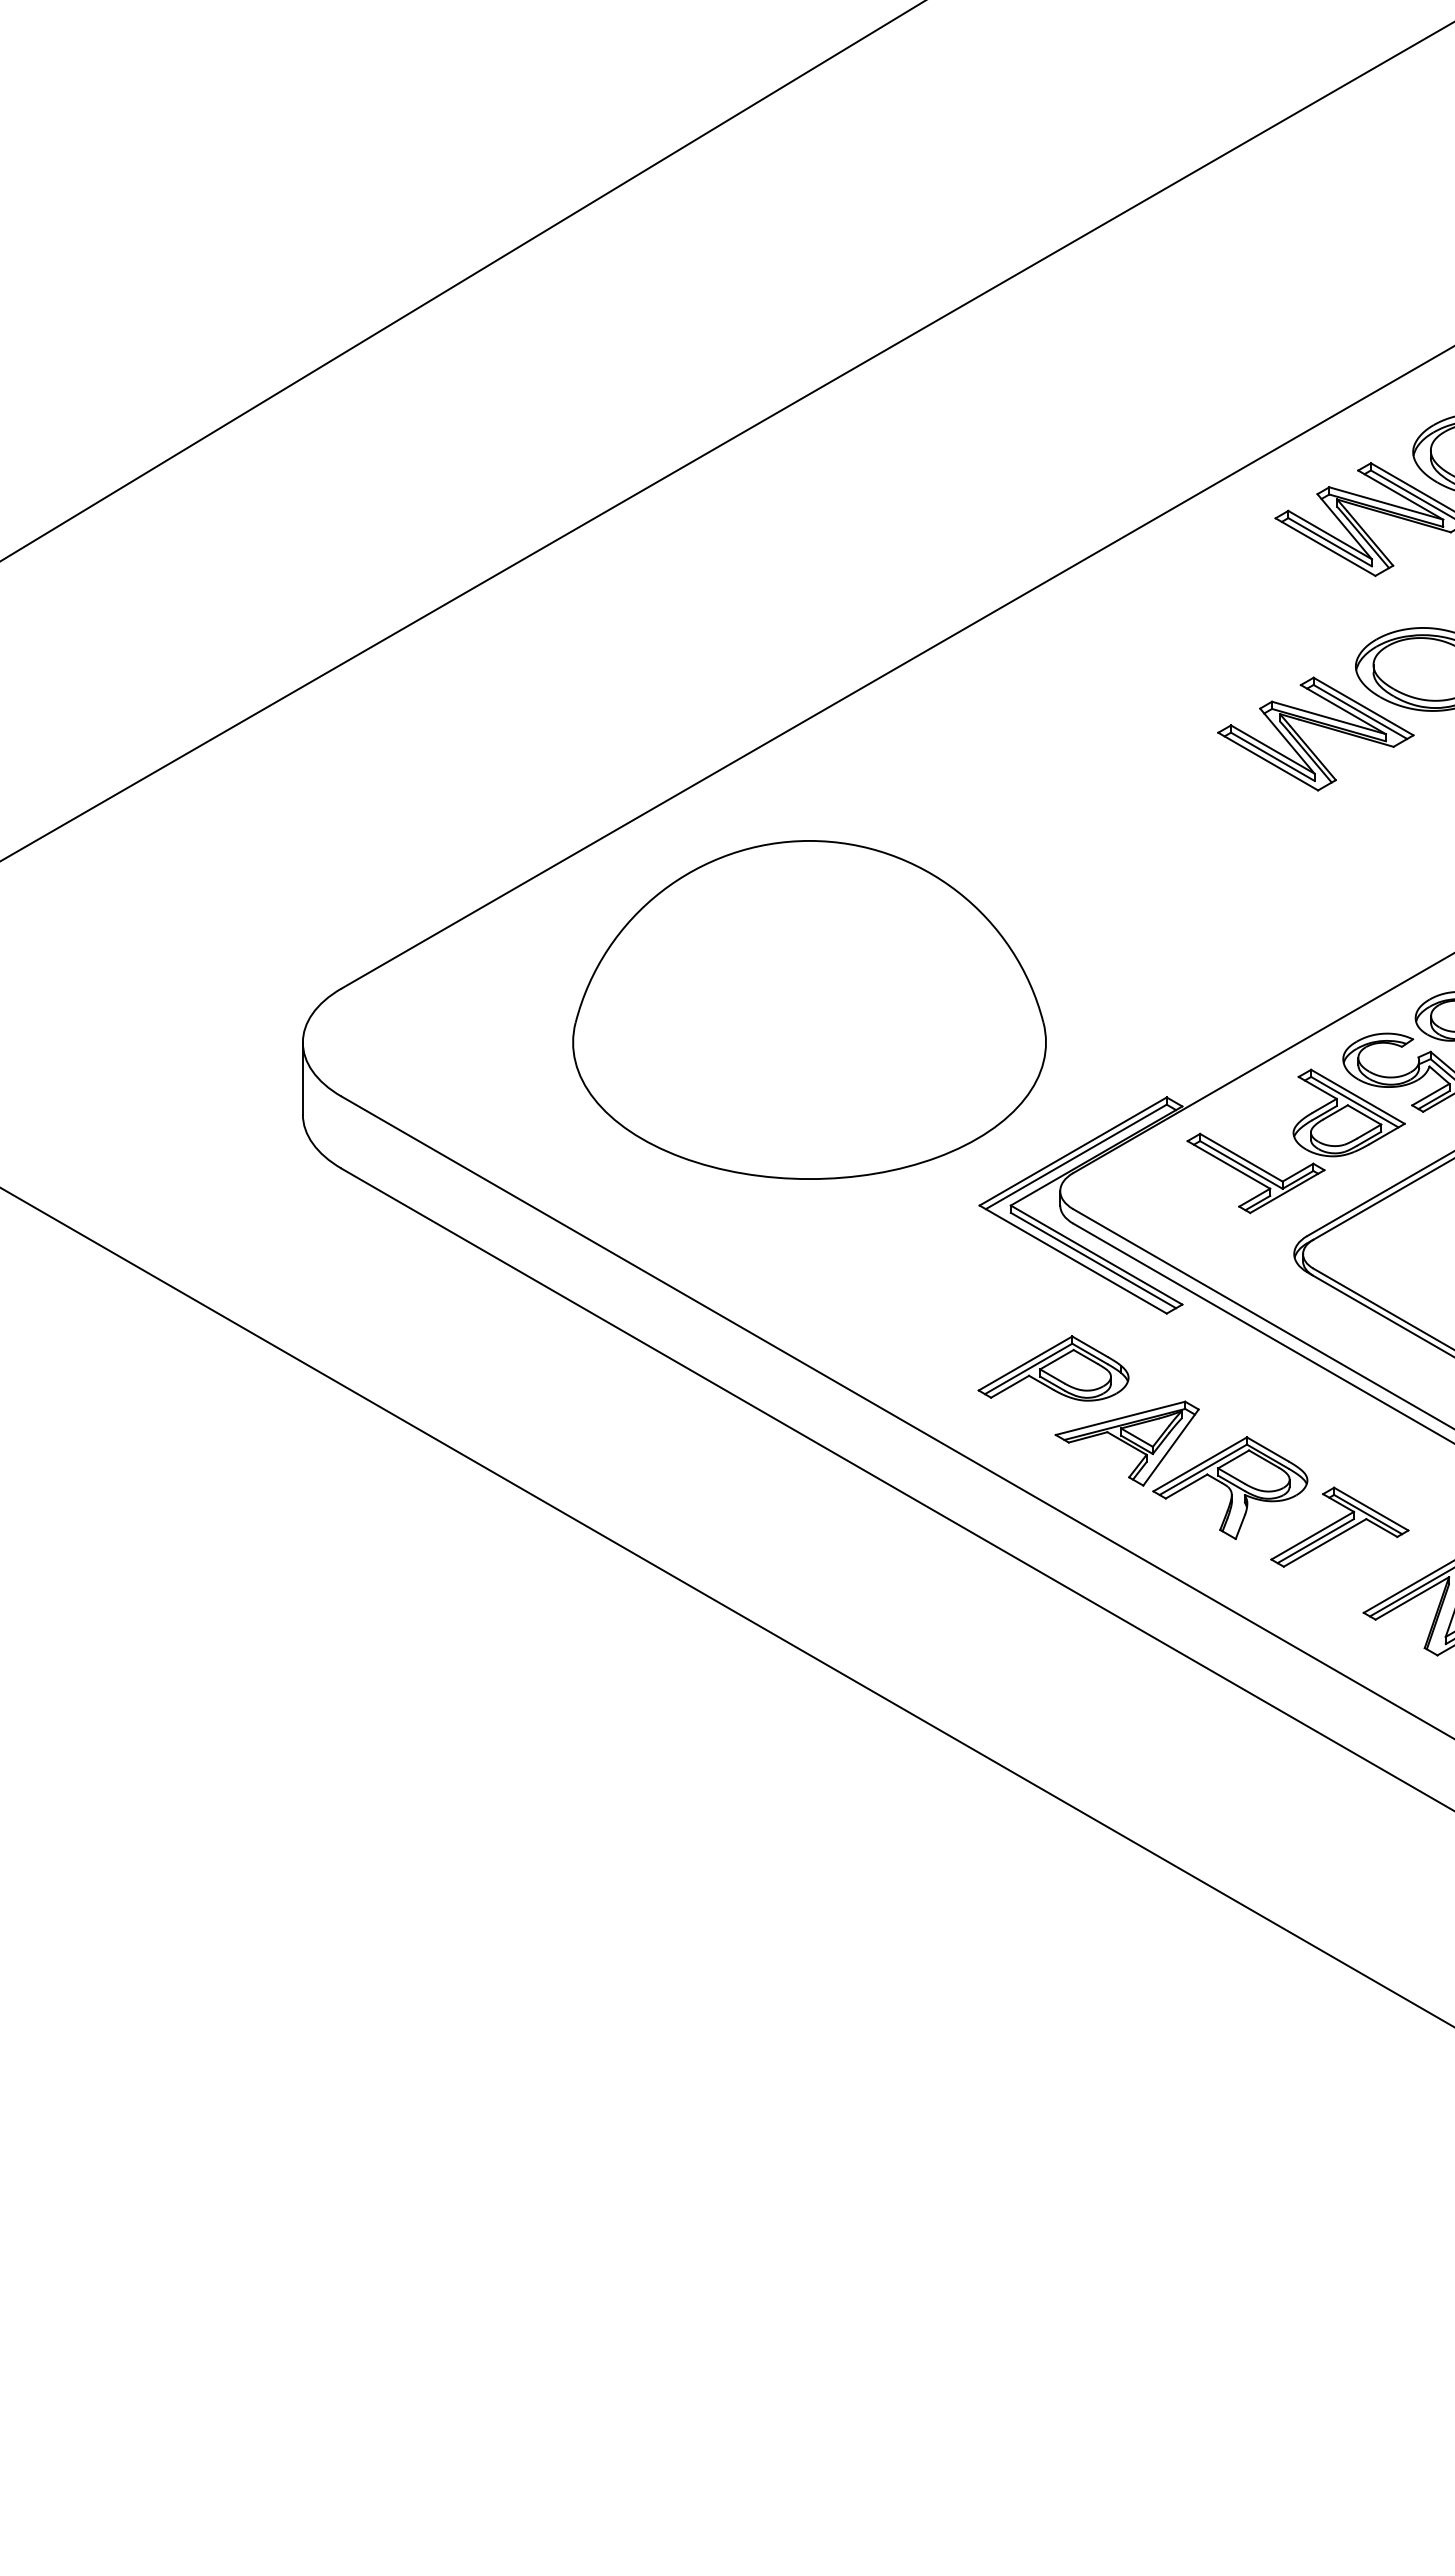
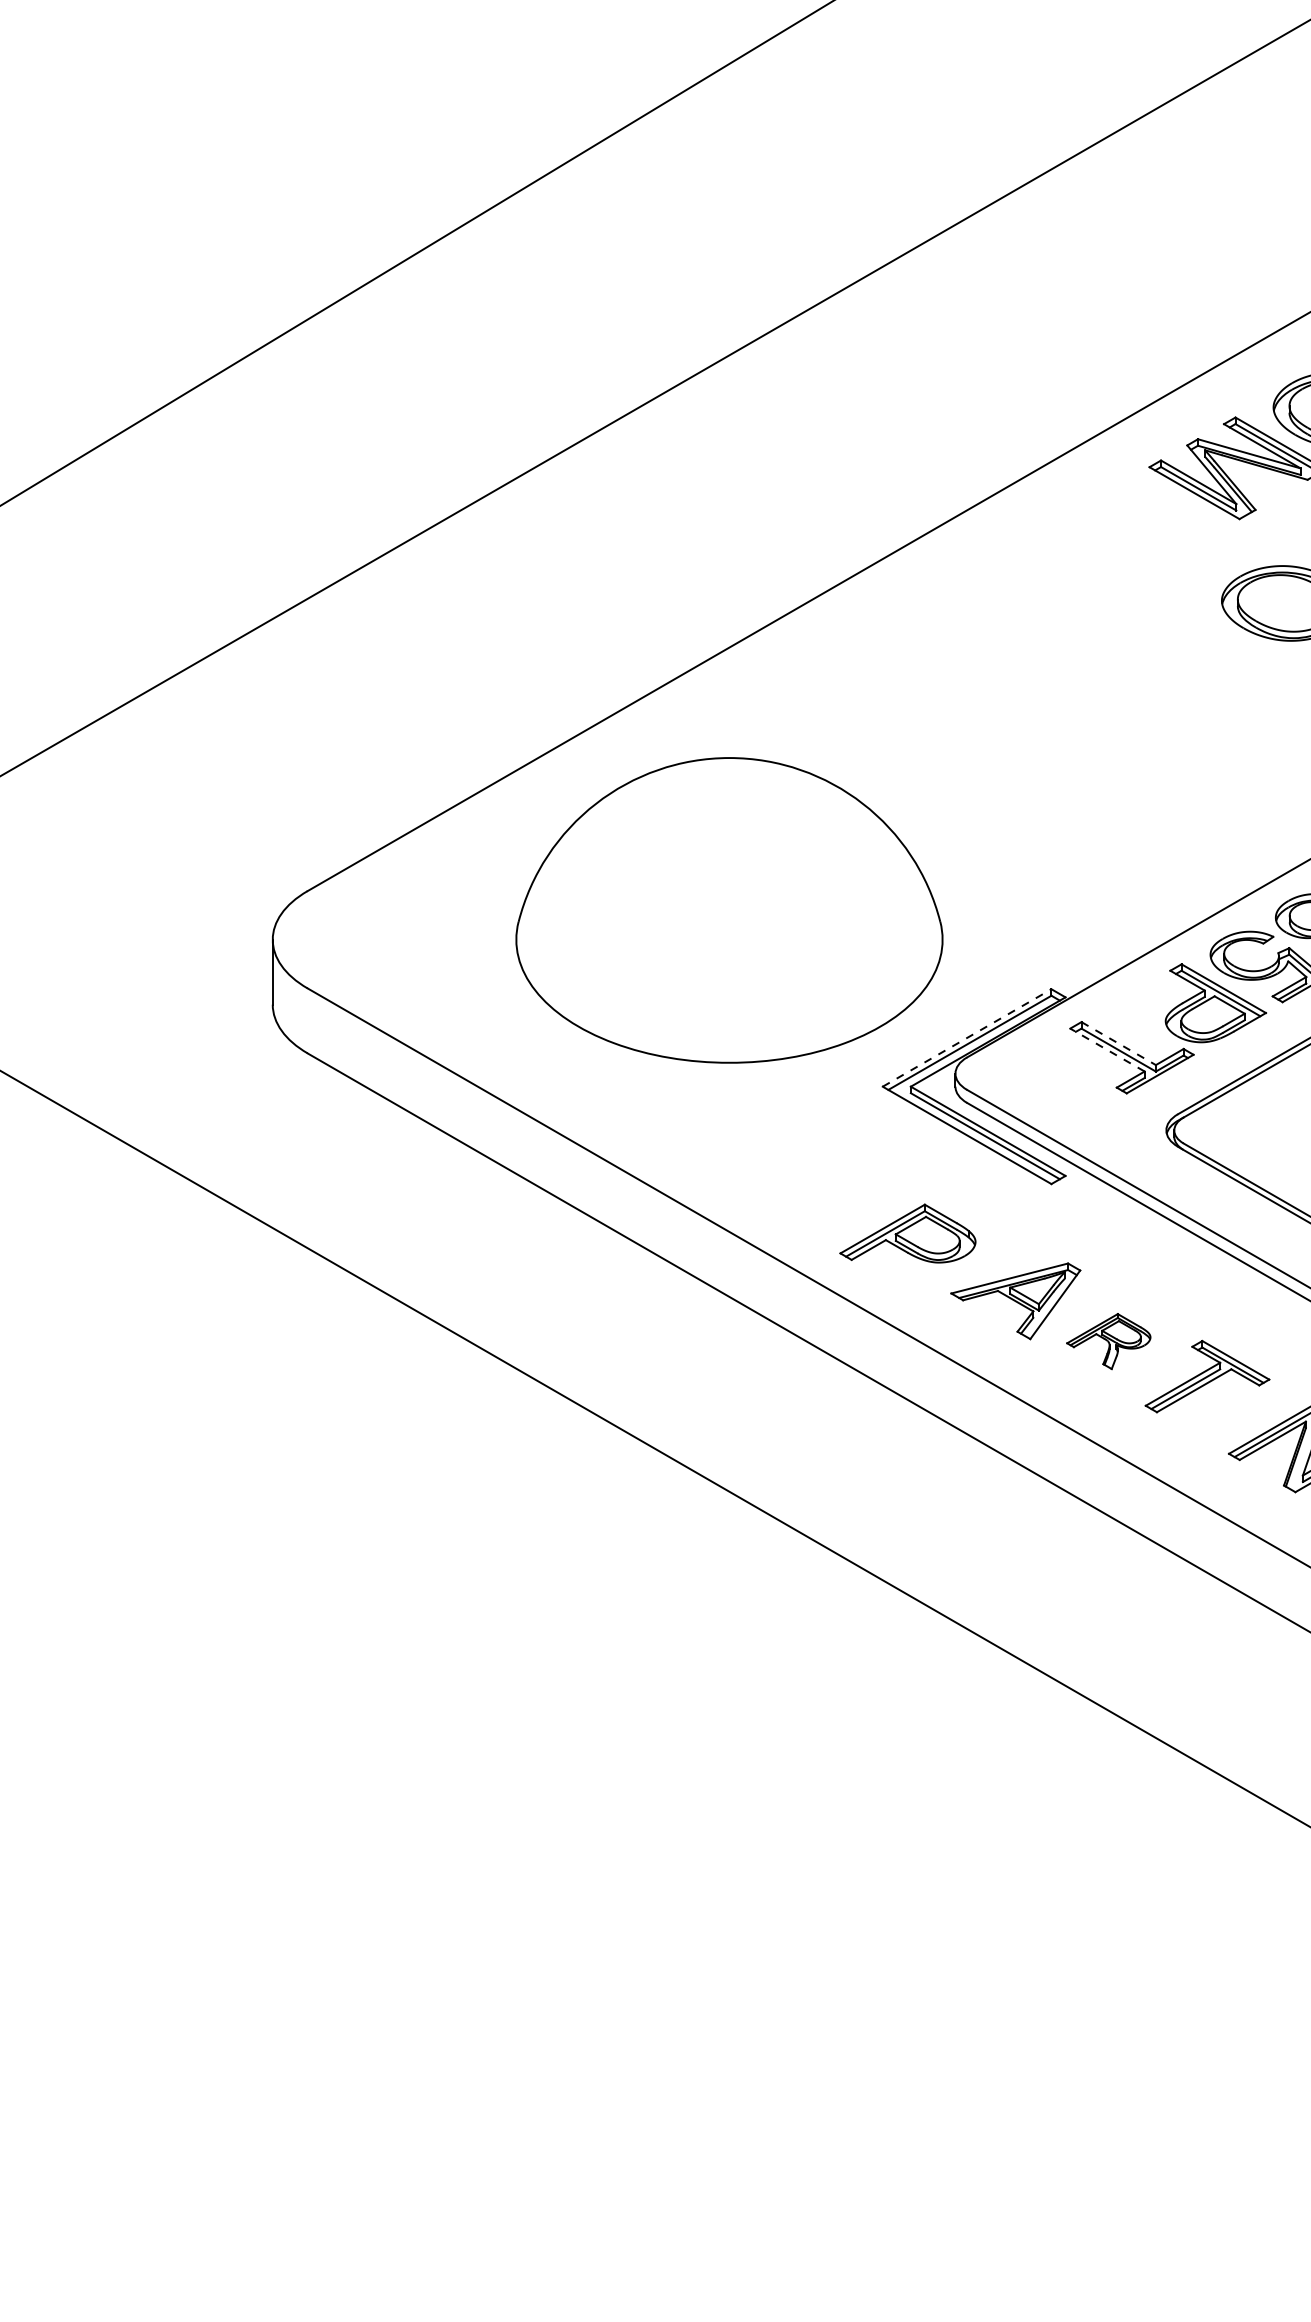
part: (1318, 726) -> (1188, 654), removed
line: (1073, 1151) -> (967, 1037), solid -> dashed
line: (1241, 1157) -> (1118, 1043), solid -> dashed
line: (1228, 1164) -> (1107, 1049), solid -> dashed
part: (1053, 1368) -> (907, 1233), moved
part: (1230, 1488) -> (1108, 1341), size x0.6

